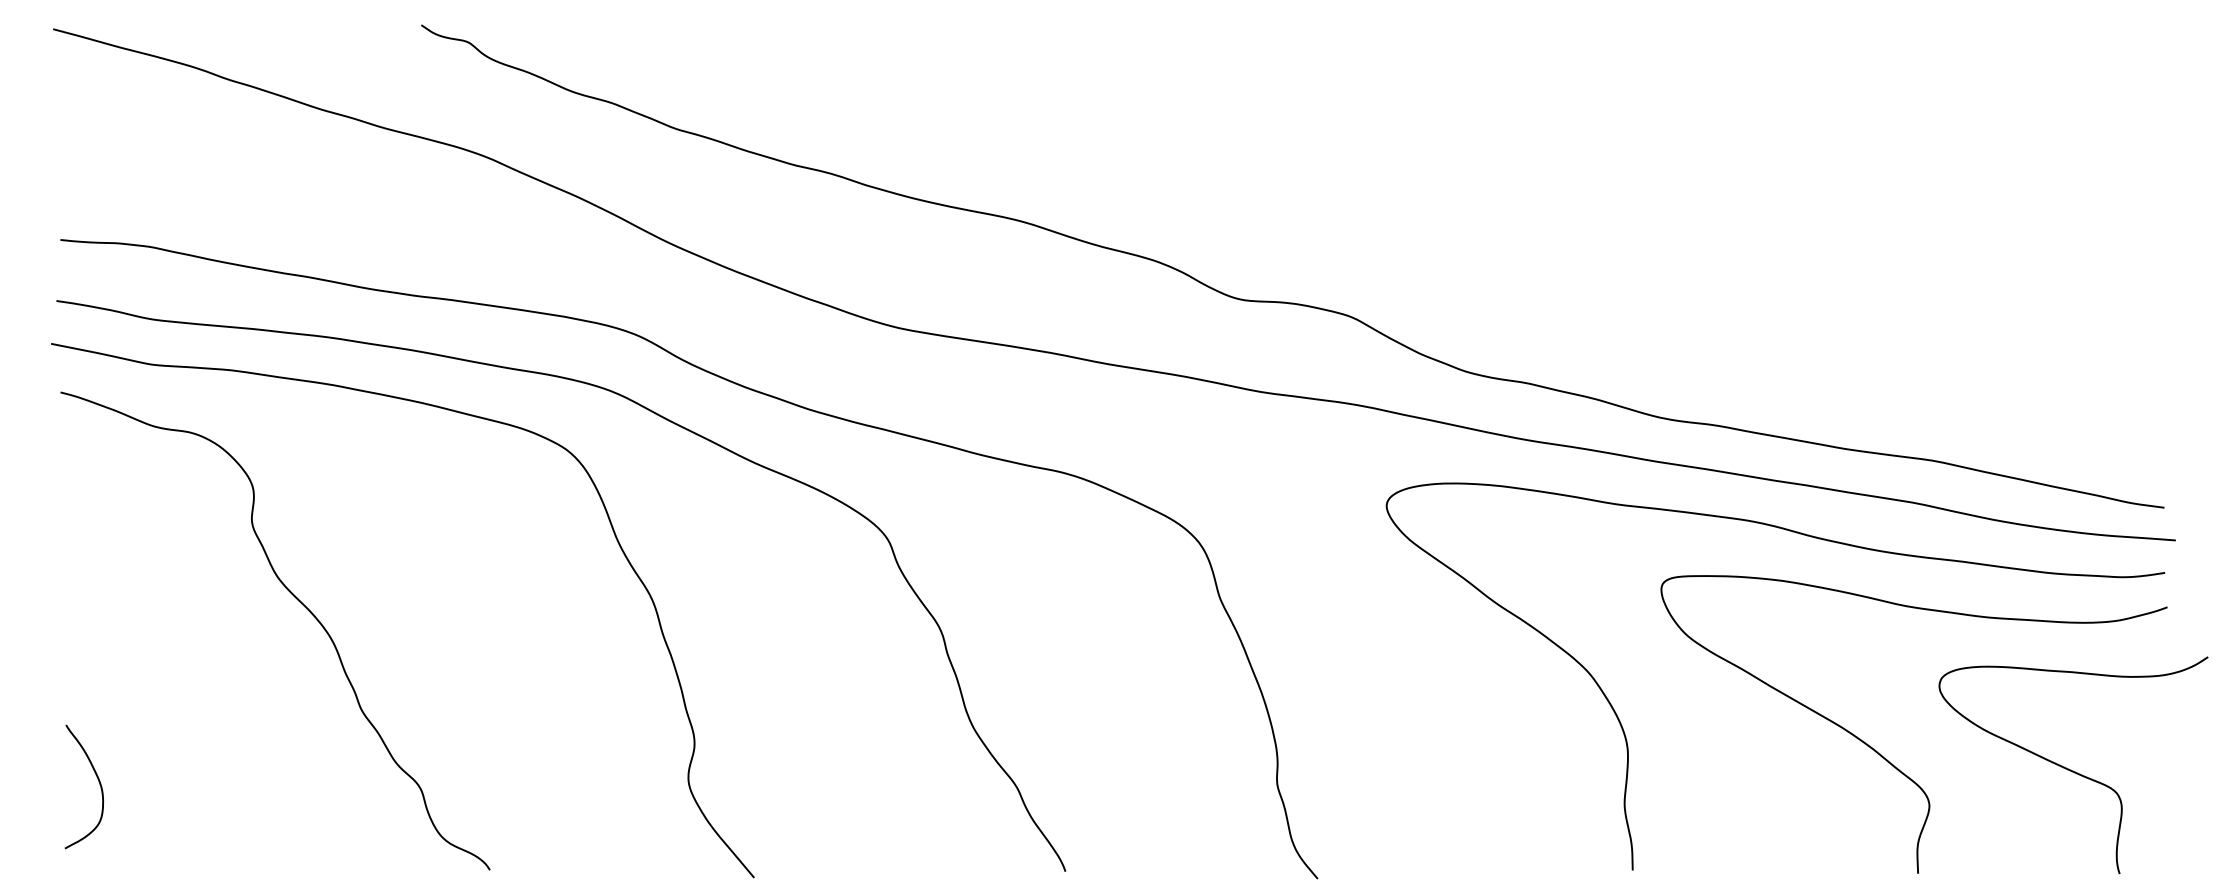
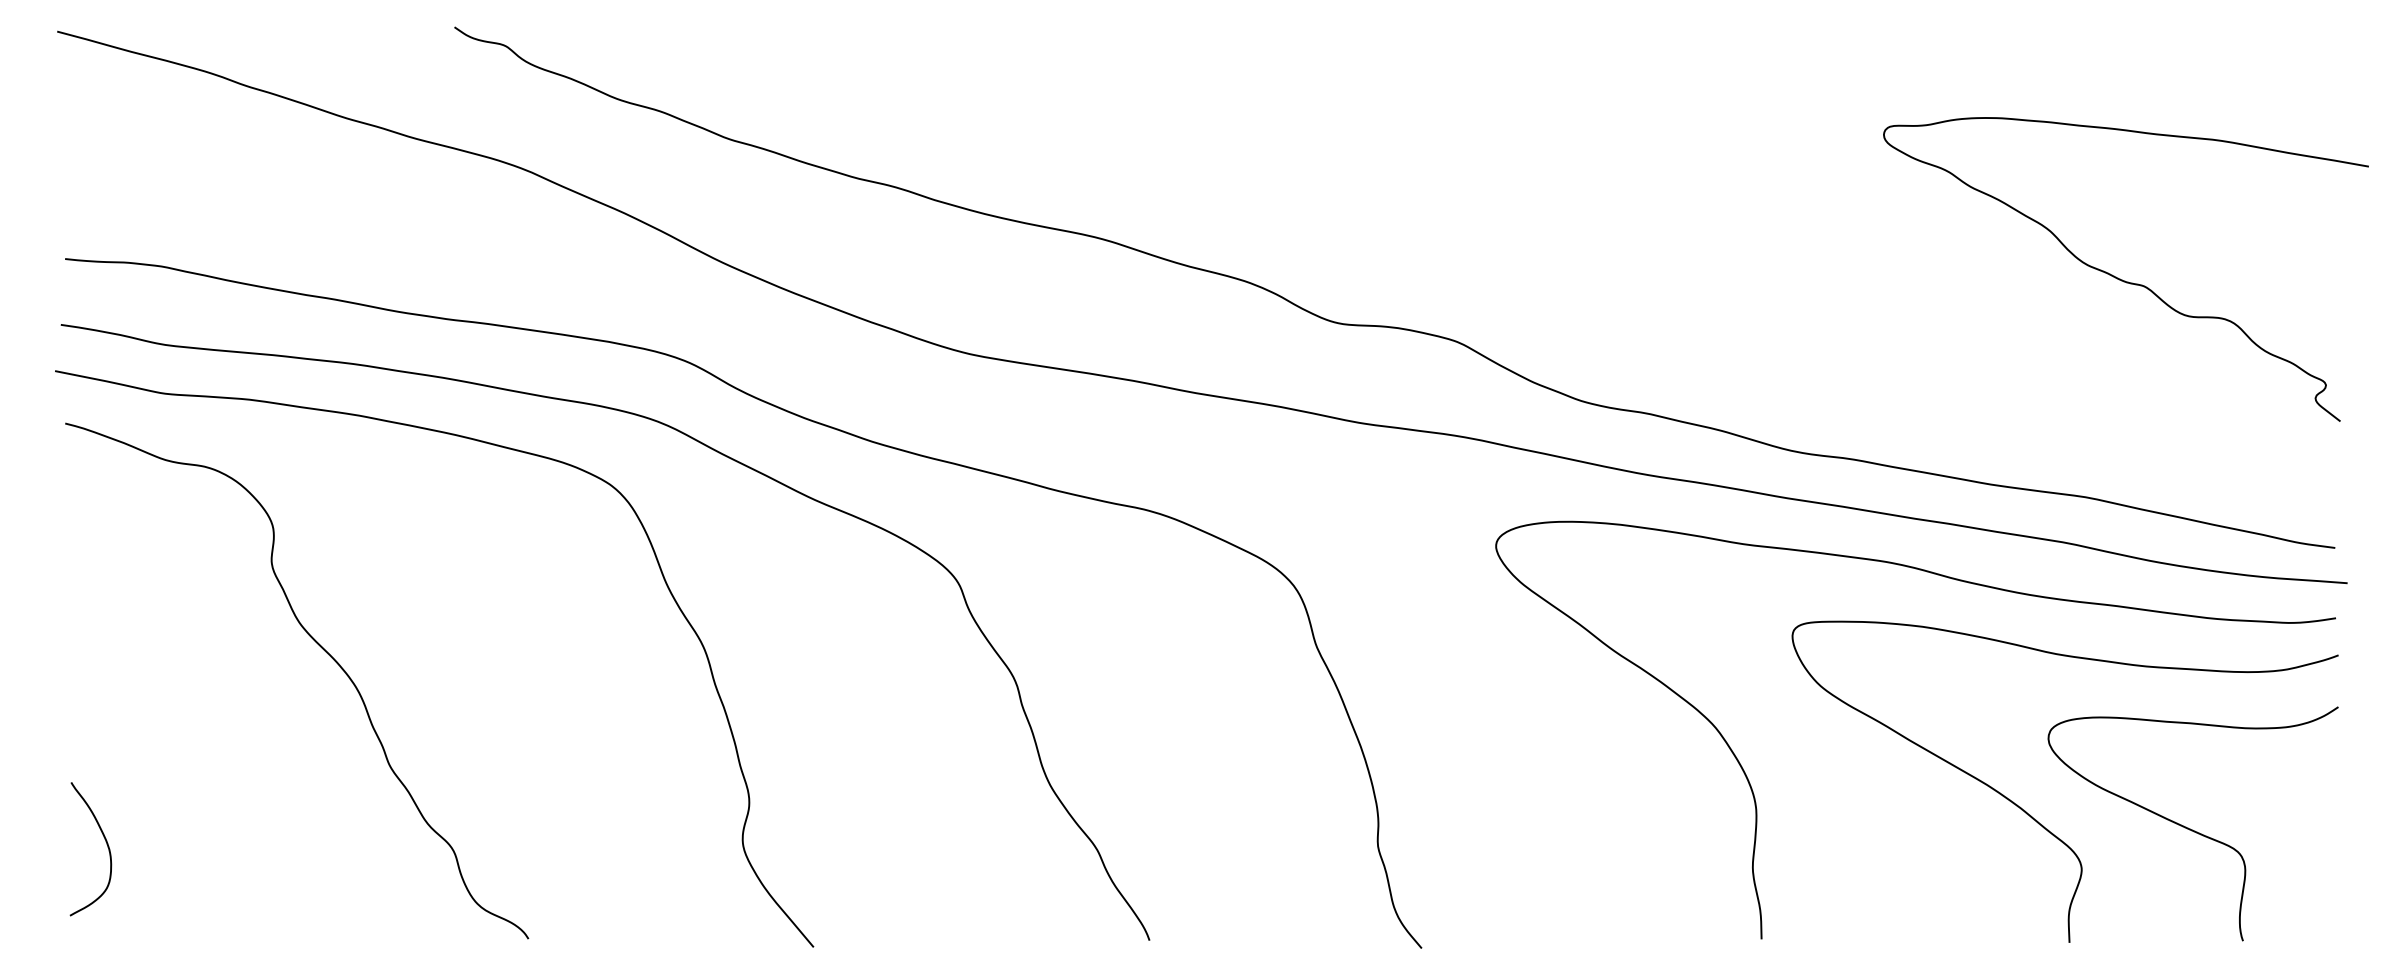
curve: (1965, 258) -> (2120, 278), added
curve: (2071, 769) -> (2190, 828), moved

